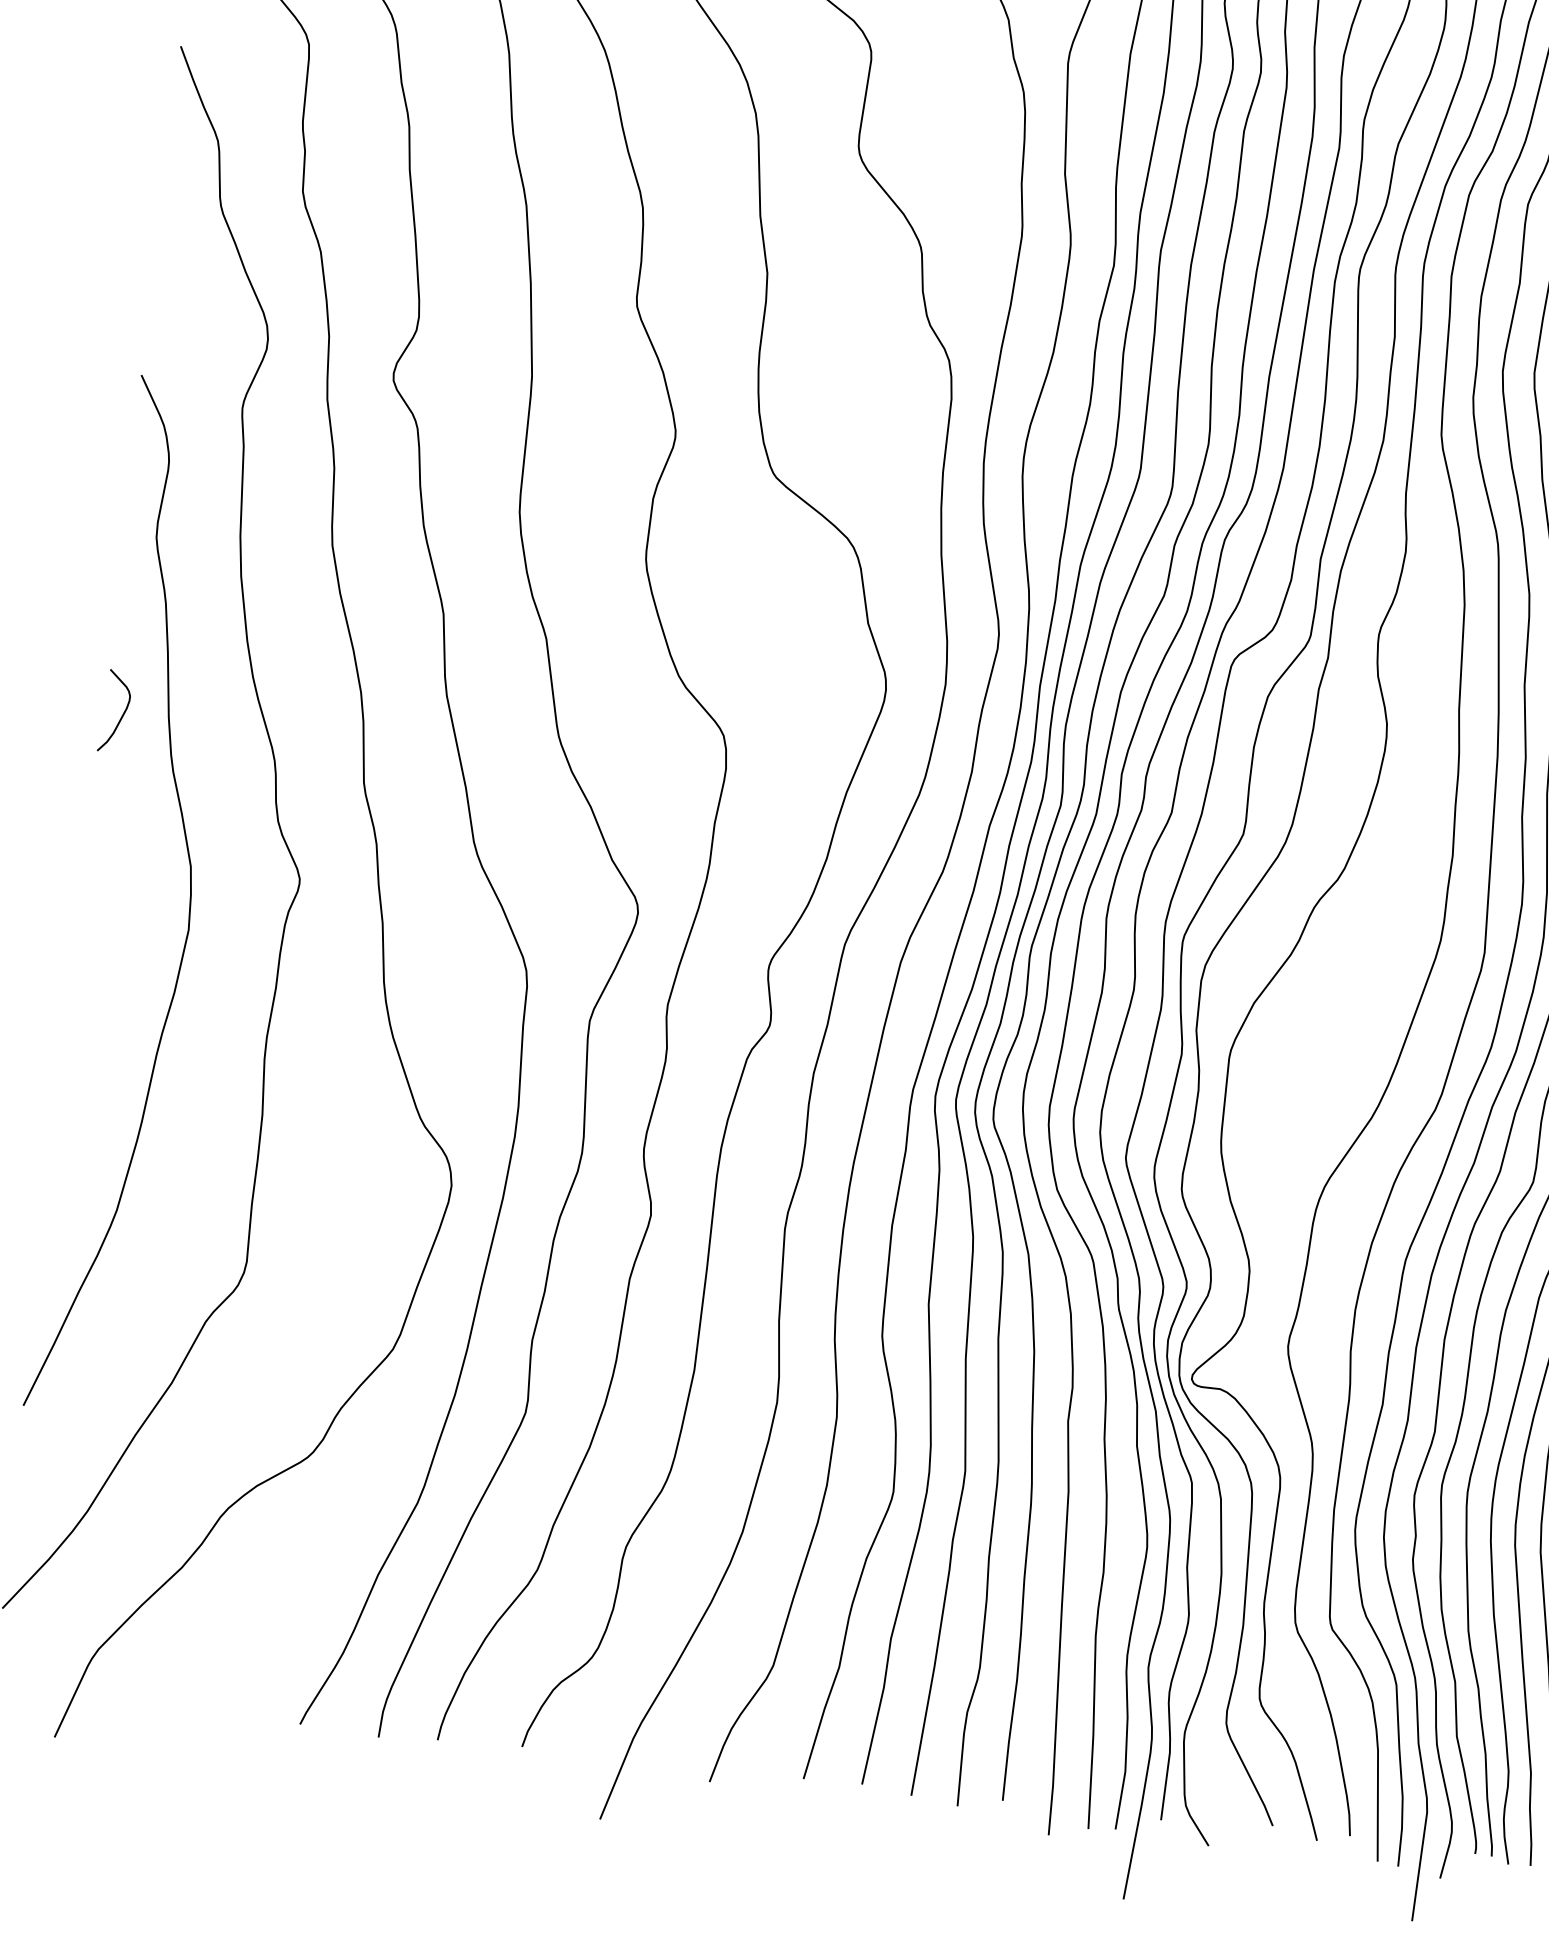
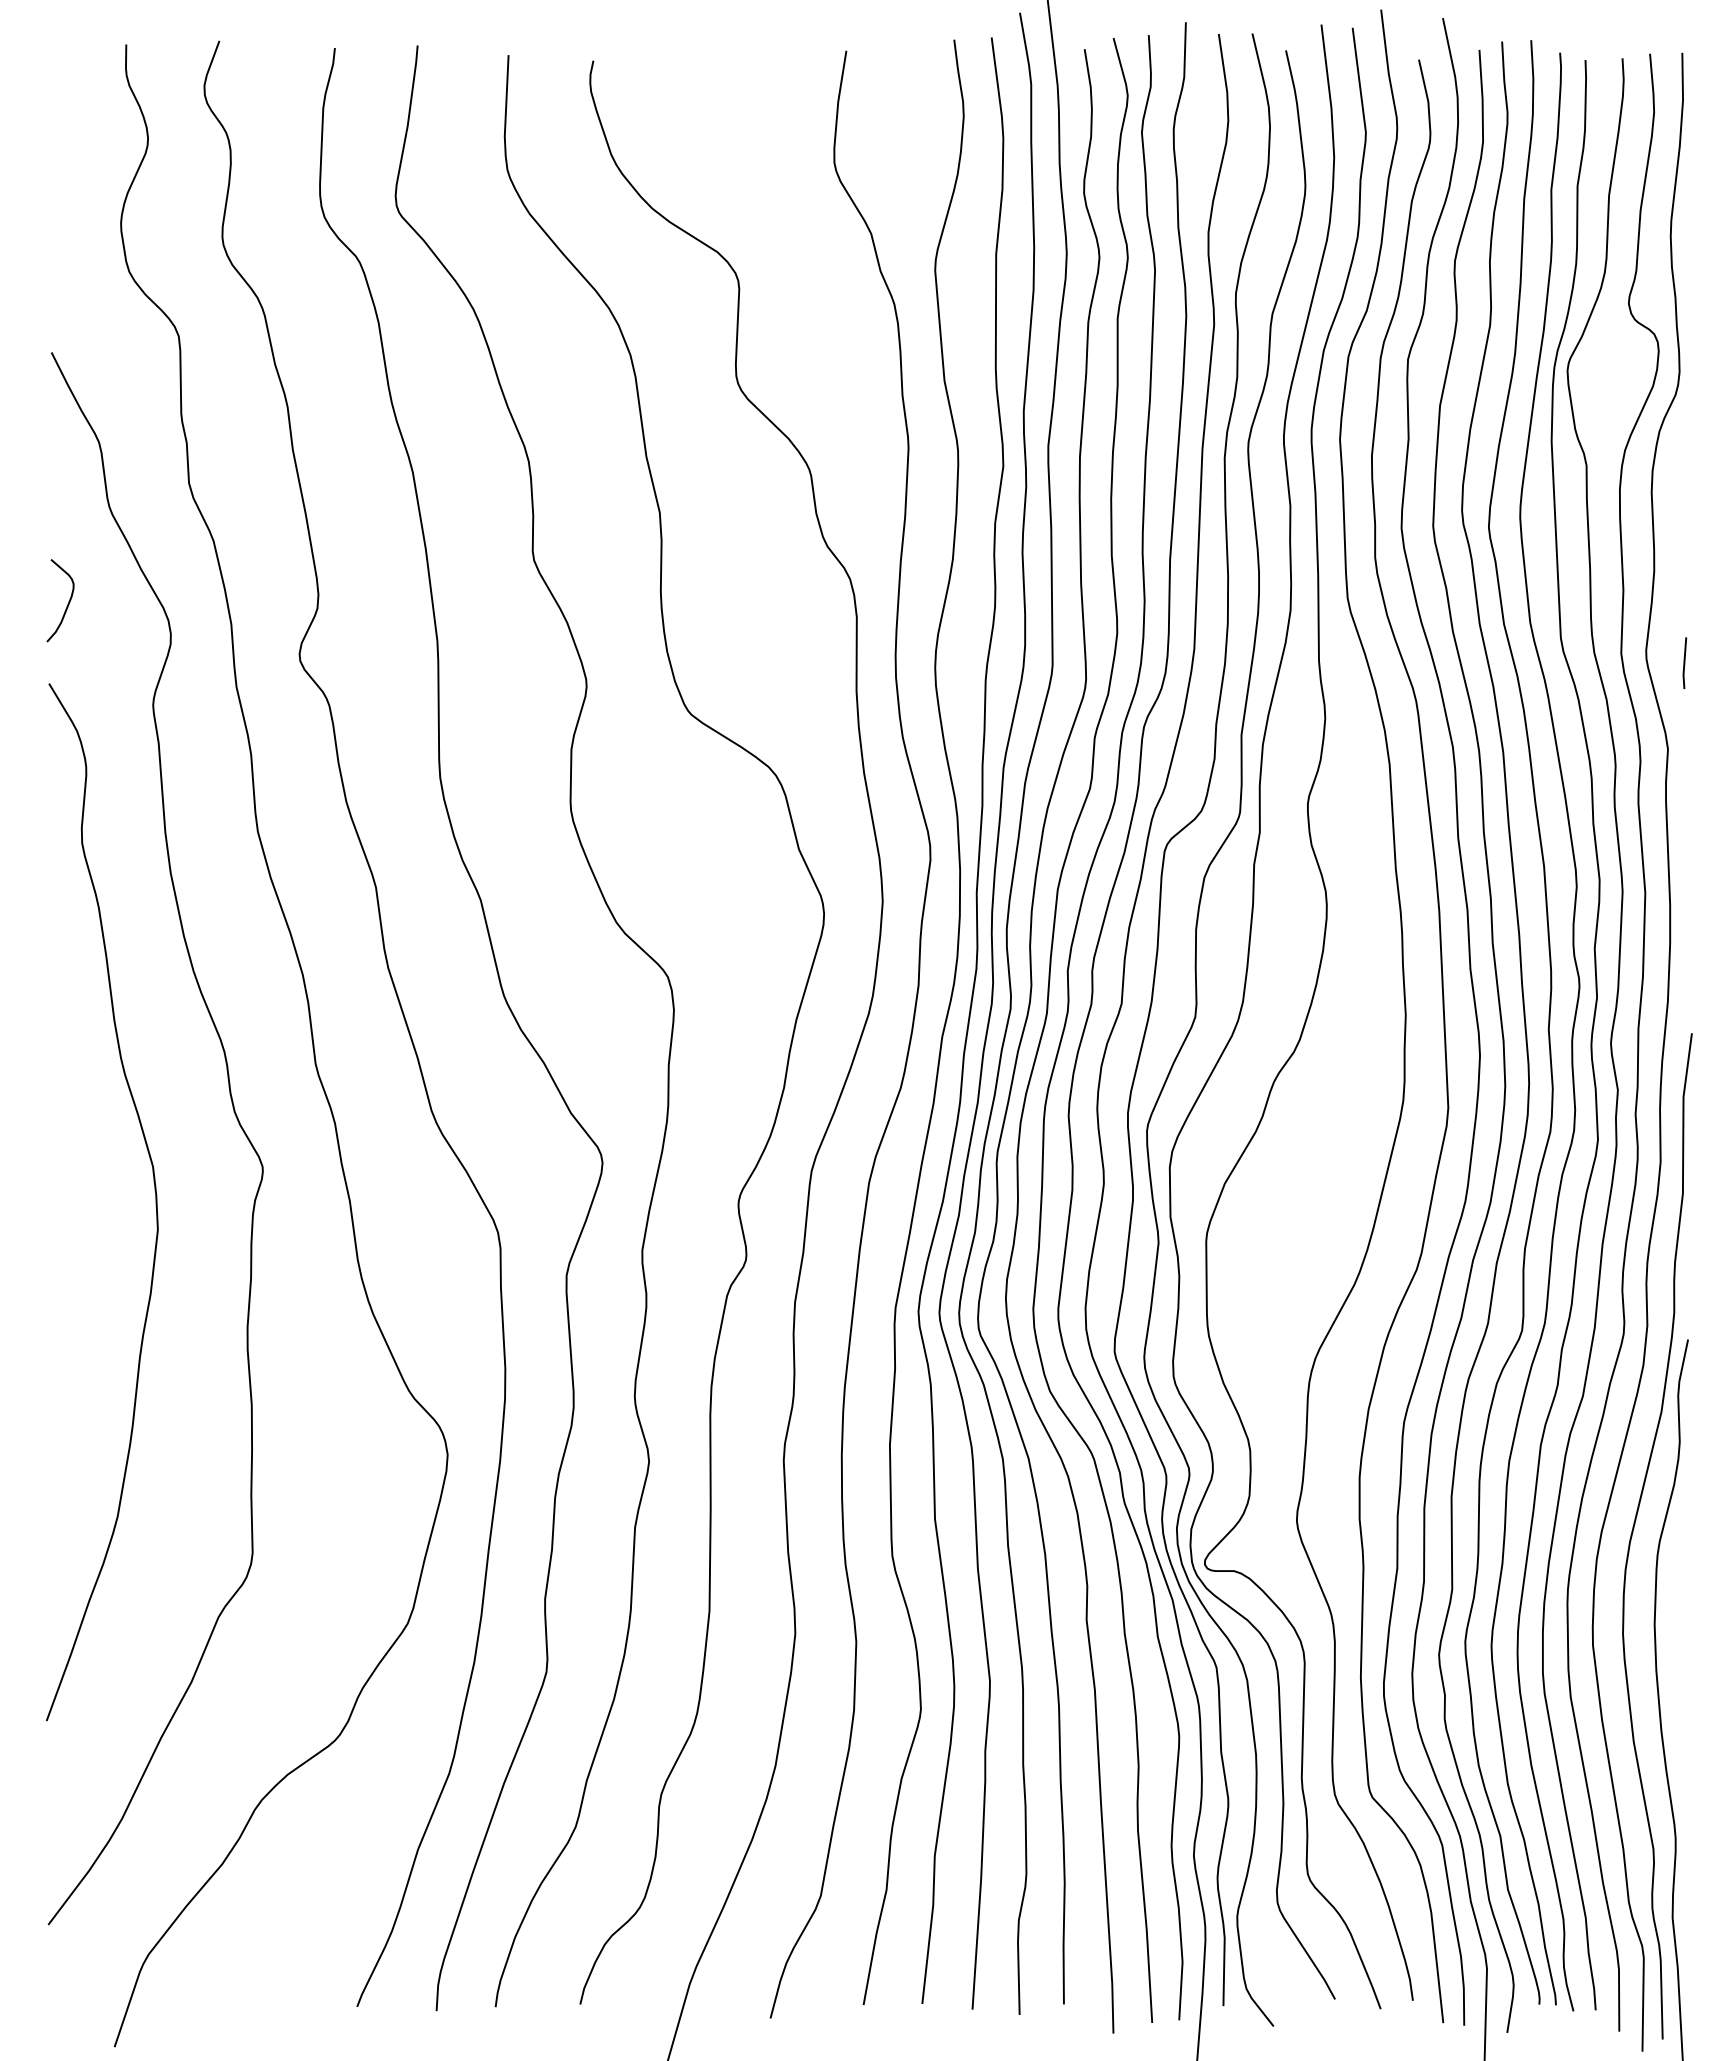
curve: (121, 714) -> (67, 603), moved

